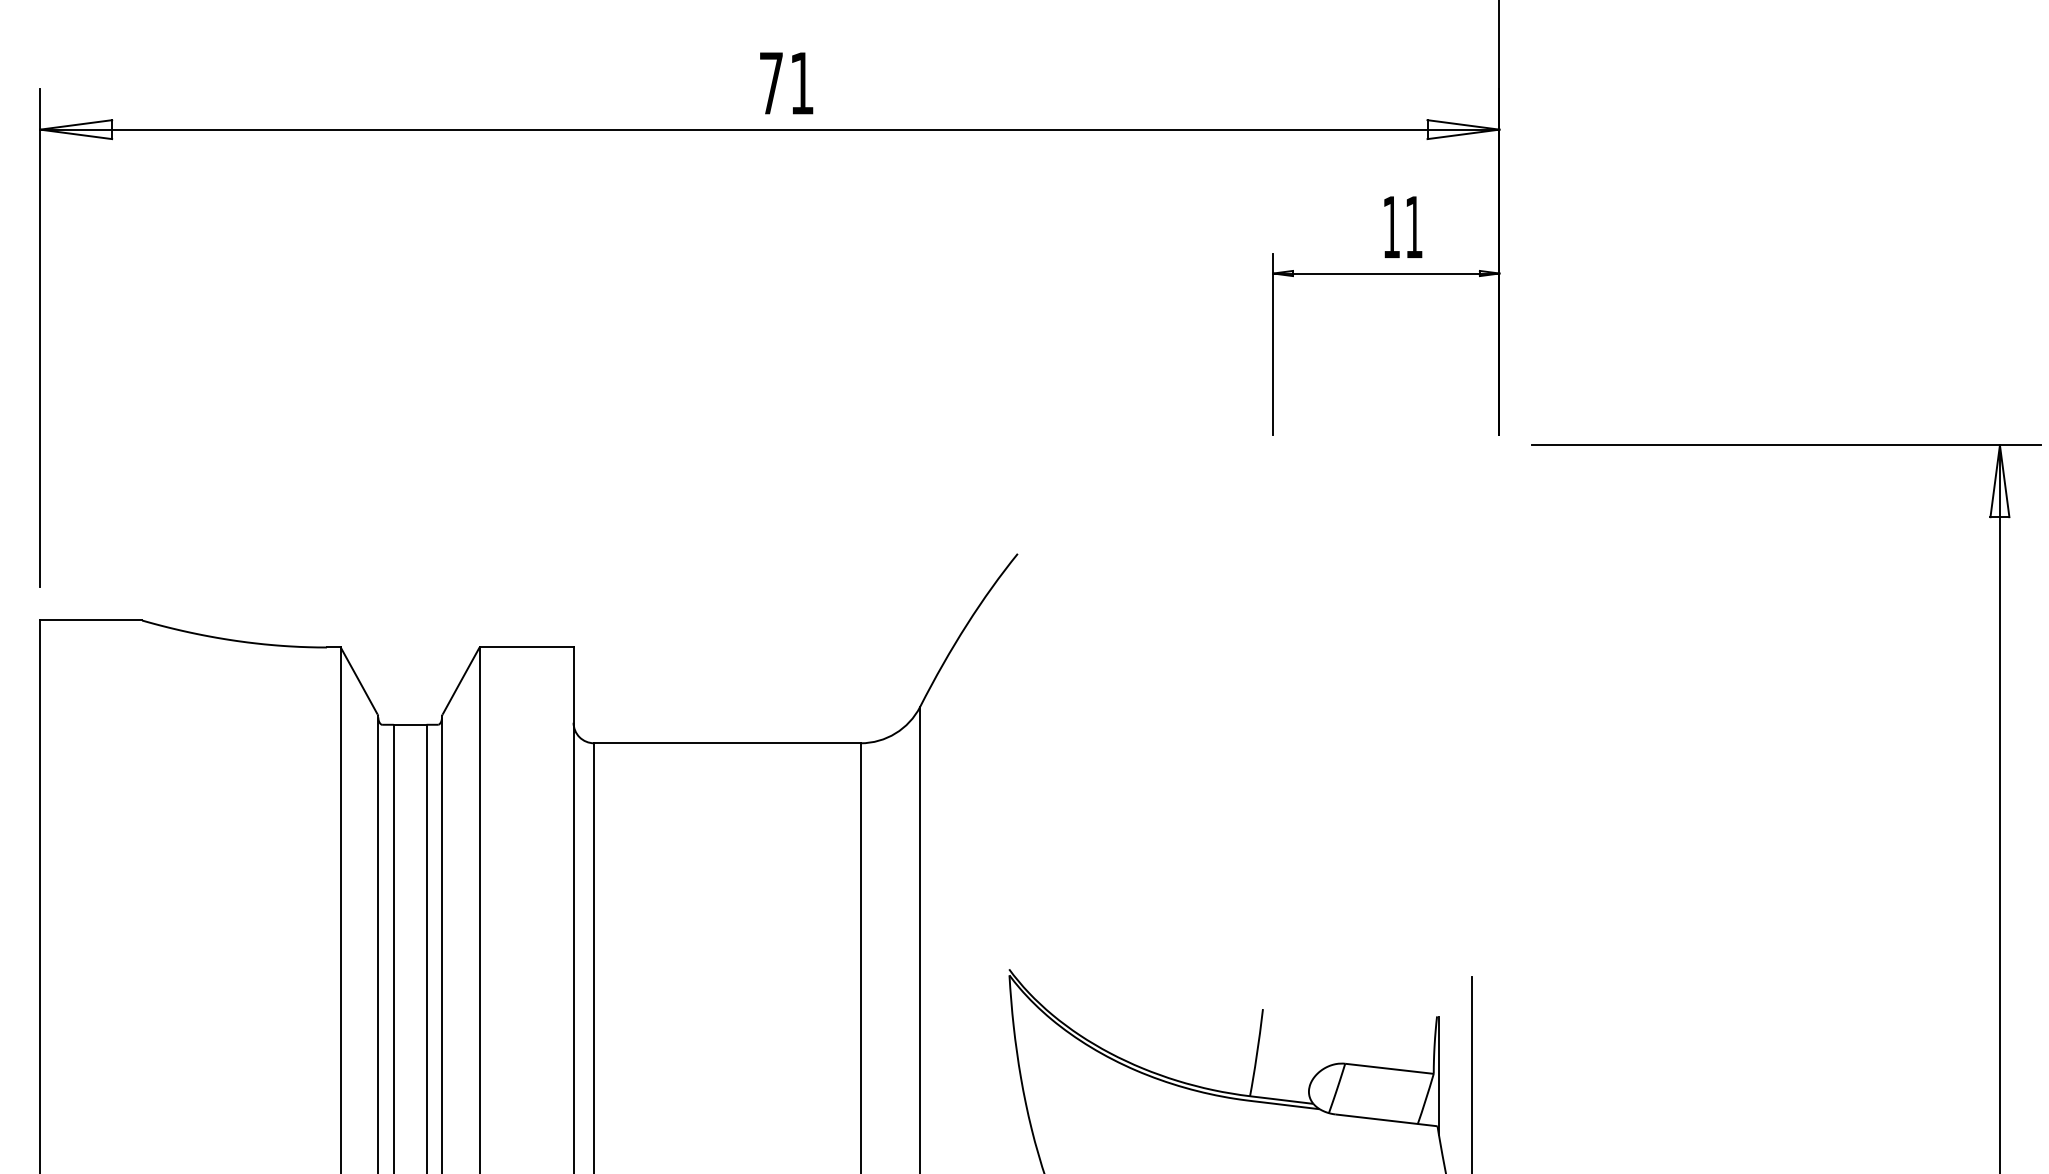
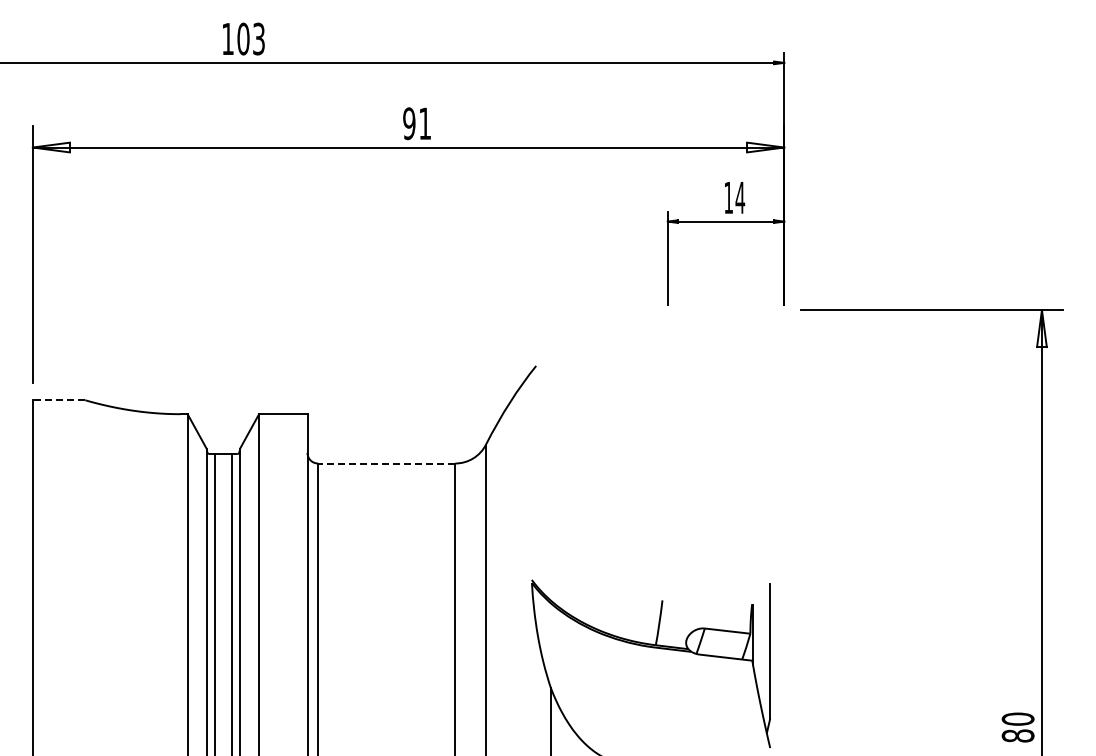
text: (771, 82) -> (409, 123), 71 -> 91
text: (1414, 226) -> (740, 197), 11 -> 14
line: (89, 620) -> (58, 400), solid -> dashed
line: (726, 743) -> (386, 463), solid -> dashed

